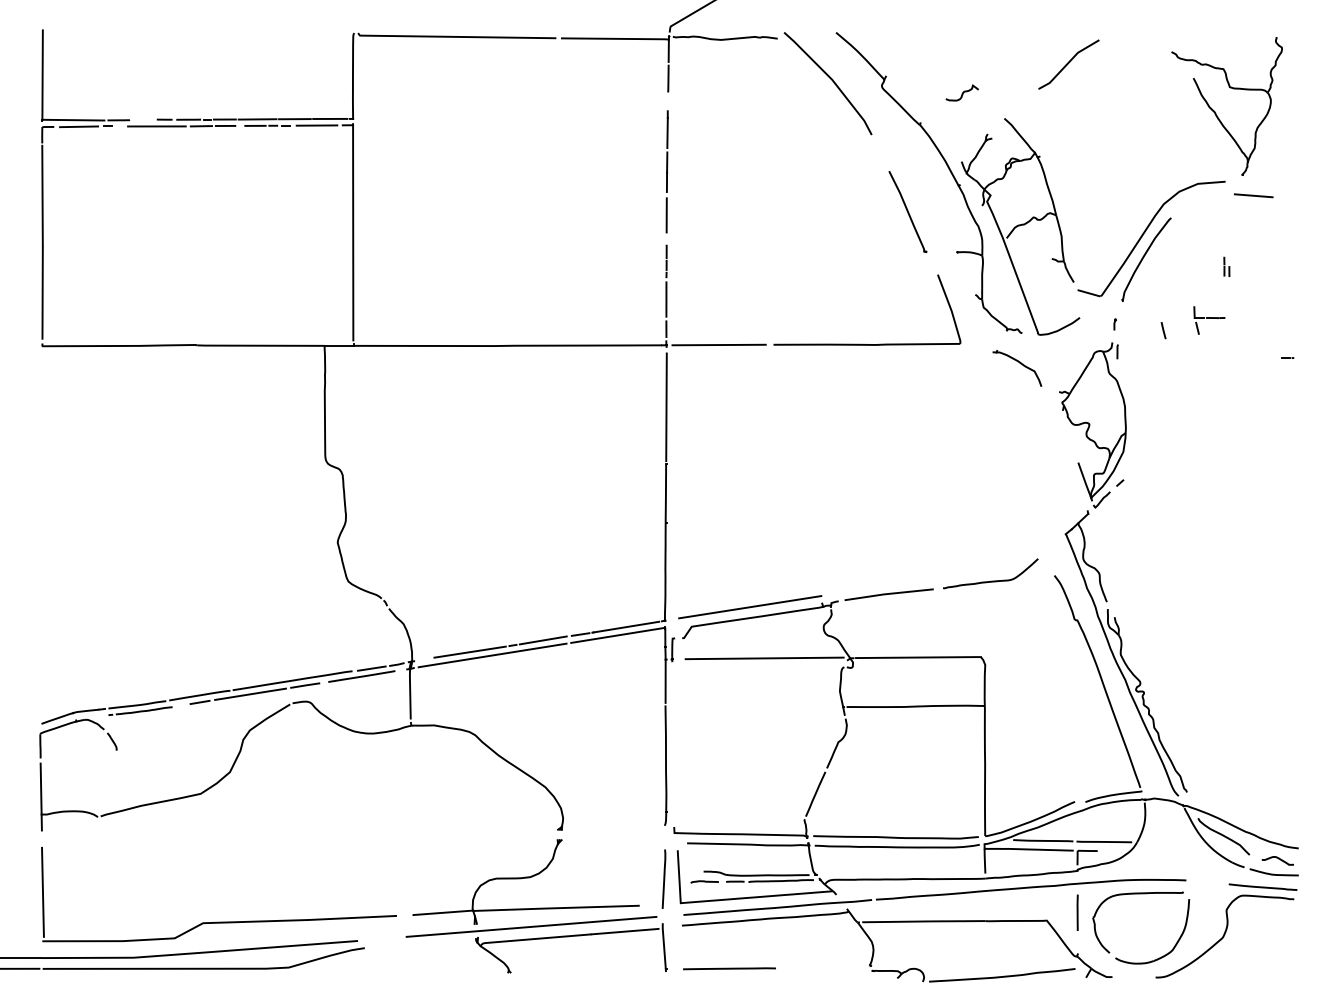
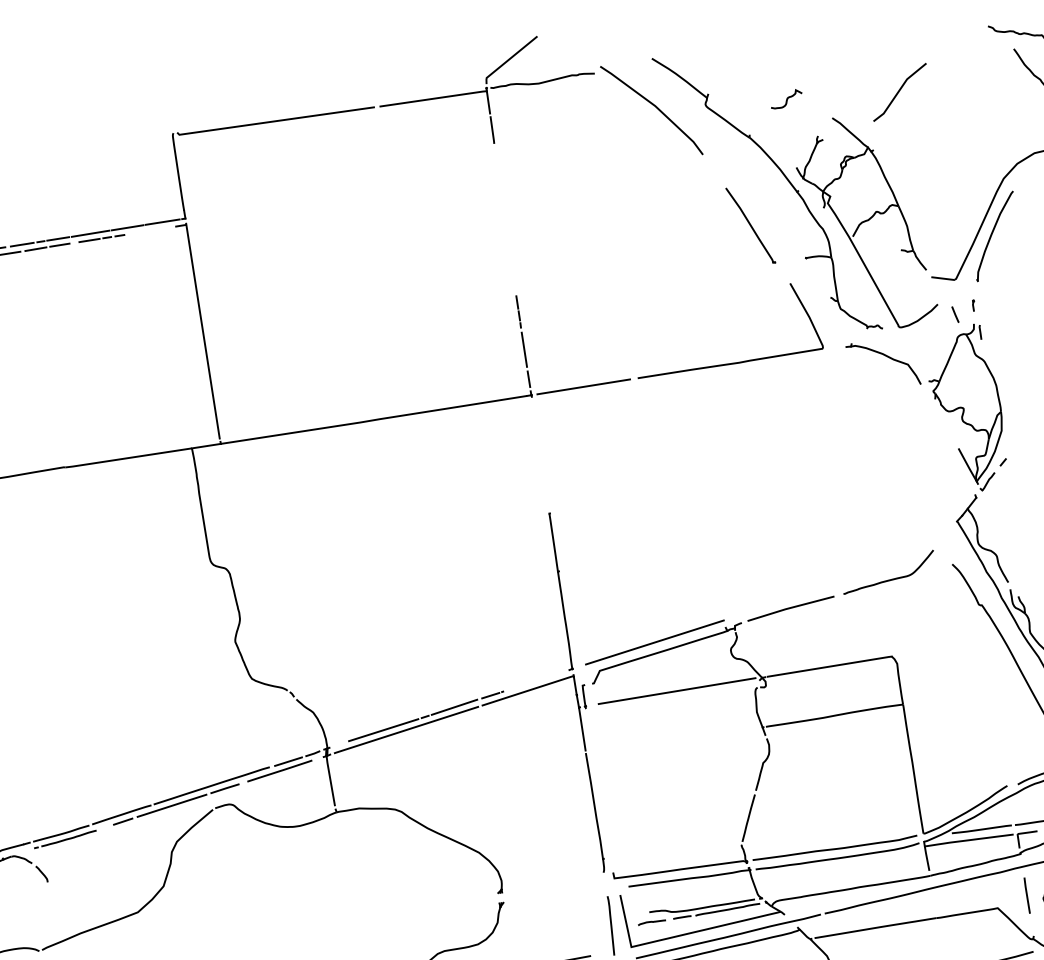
line: (1068, 64) -> (899, 92), moved
line: (316, 125) -> (150, 230), removed
line: (666, 171) -> (504, 222), removed
line: (1163, 330) -> (955, 314), moved
part: (1017, 368) -> (883, 364), size x1.4
line: (666, 407) -> (541, 457), removed
line: (626, 626) -> (535, 680), removed

